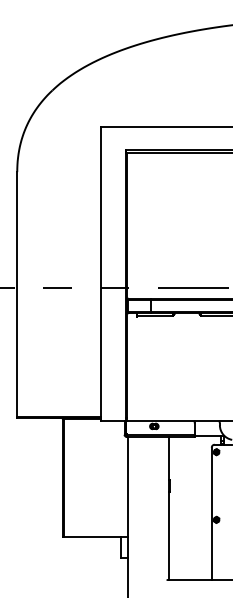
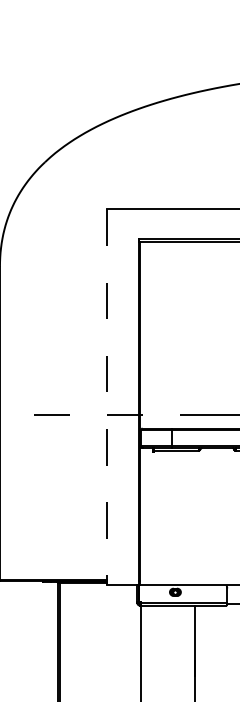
line: (100, 273) -> (106, 396), solid -> dashed

